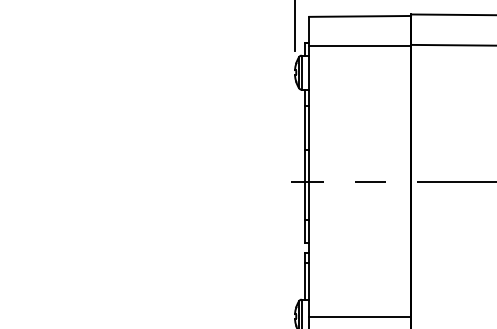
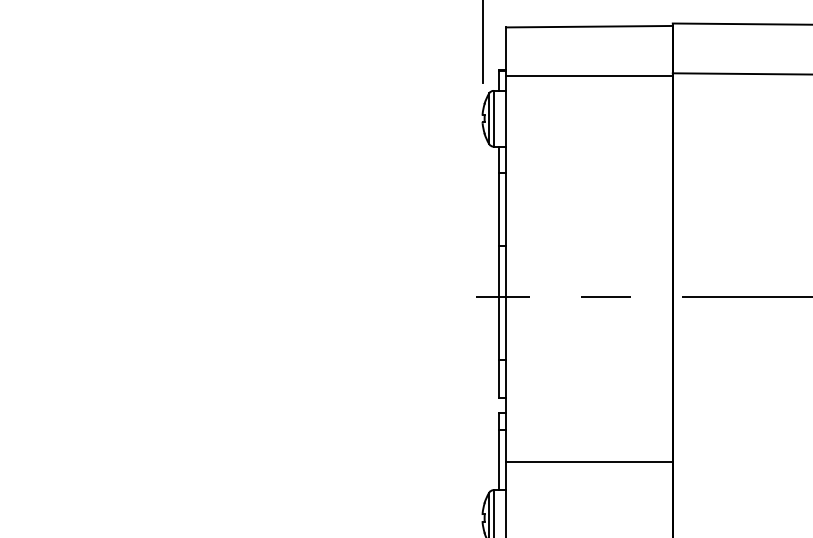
line: (360, 317) -> (589, 462), moved

